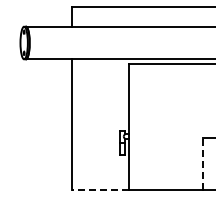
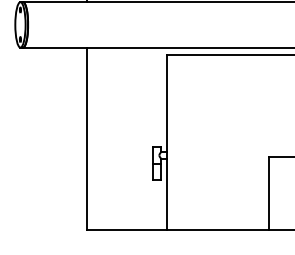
line: (202, 163) -> (269, 192), dashed -> solid
line: (100, 189) -> (126, 229), dashed -> solid

